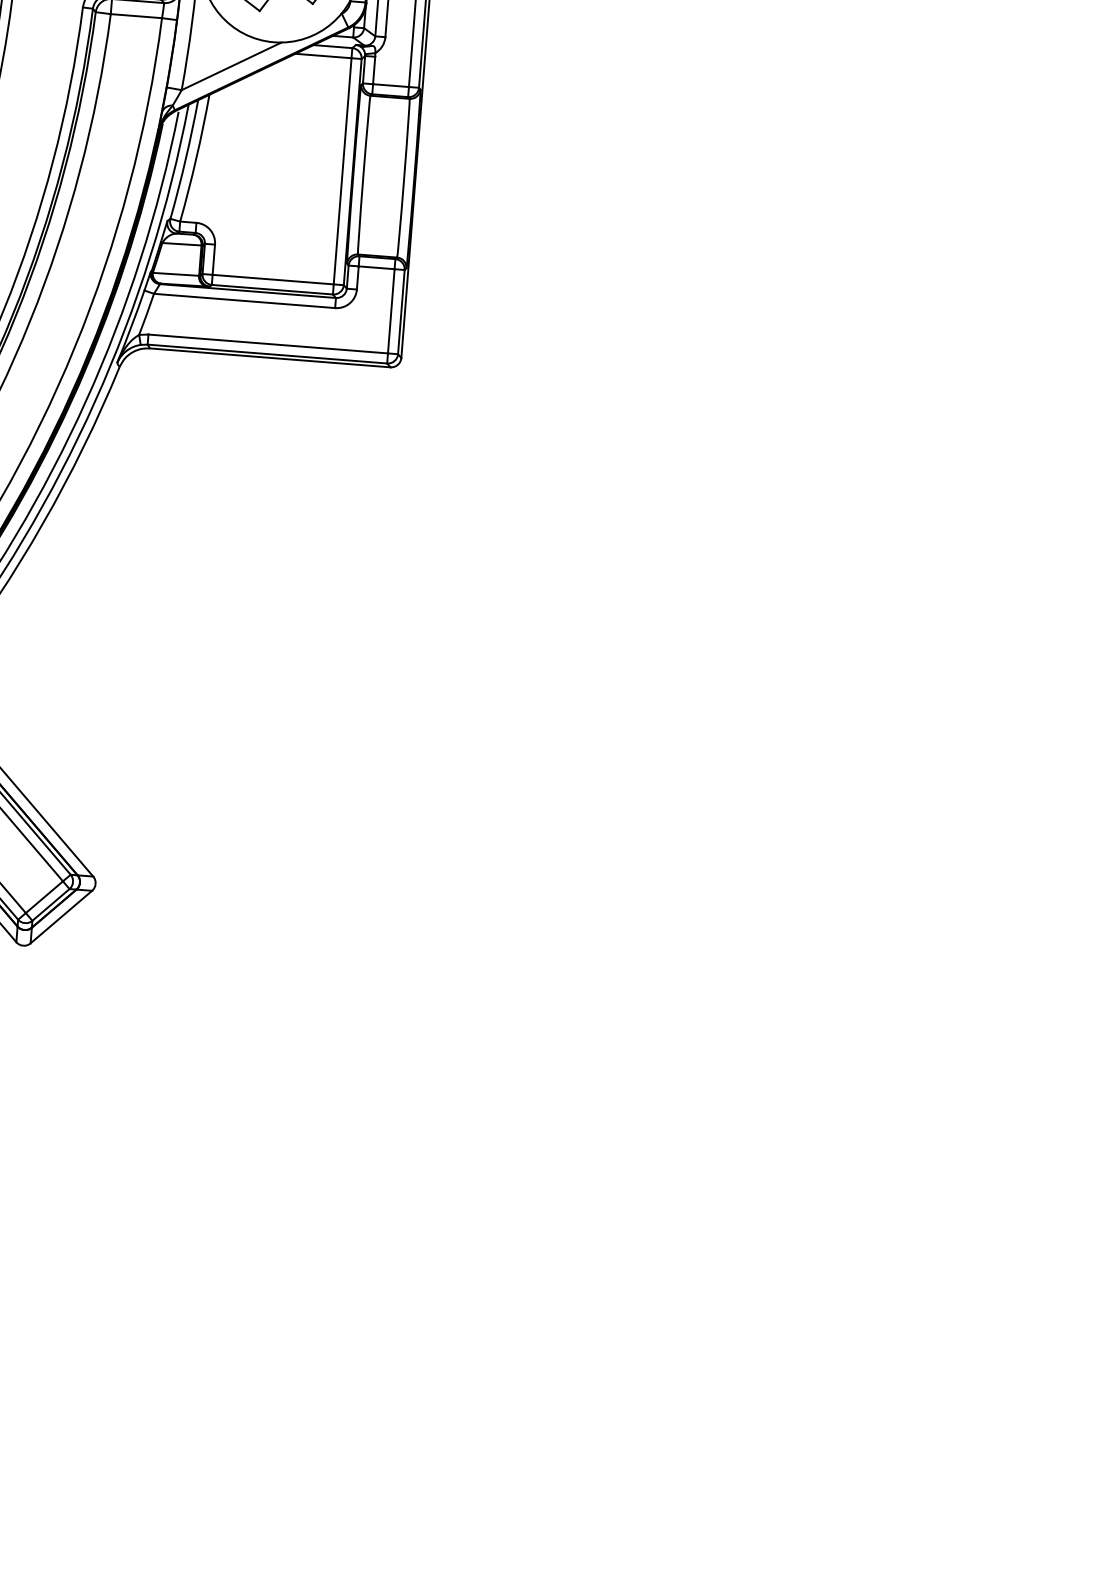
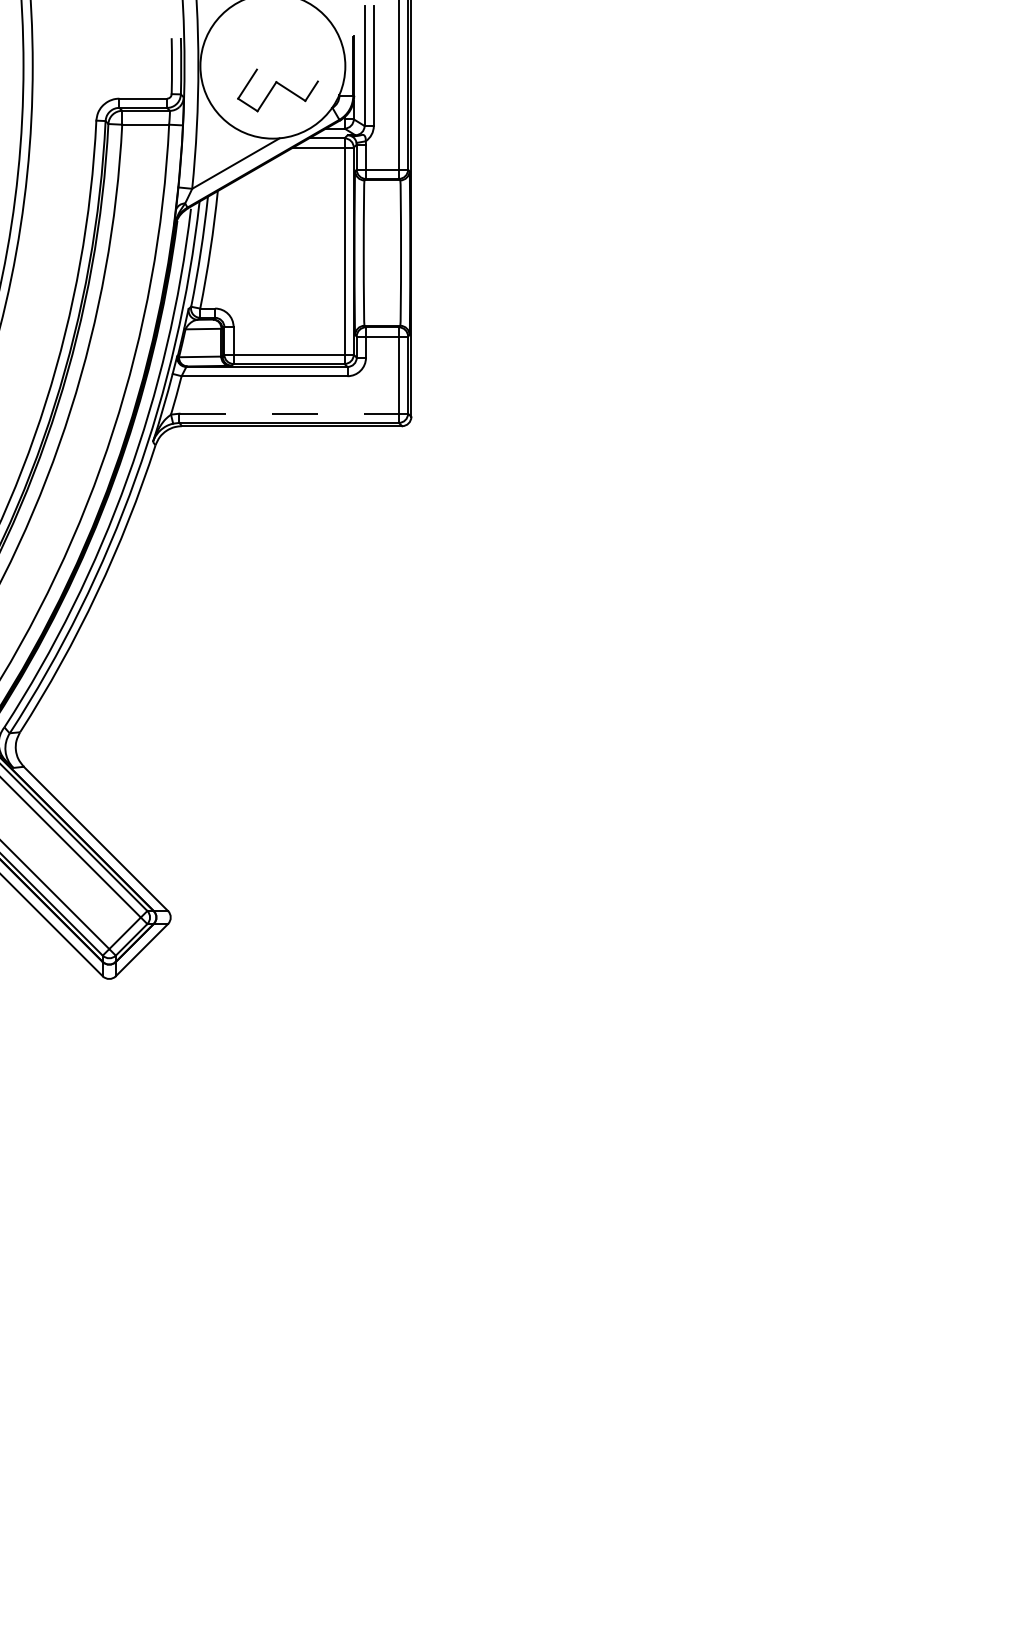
line: (268, 343) -> (289, 413), solid -> dashed

